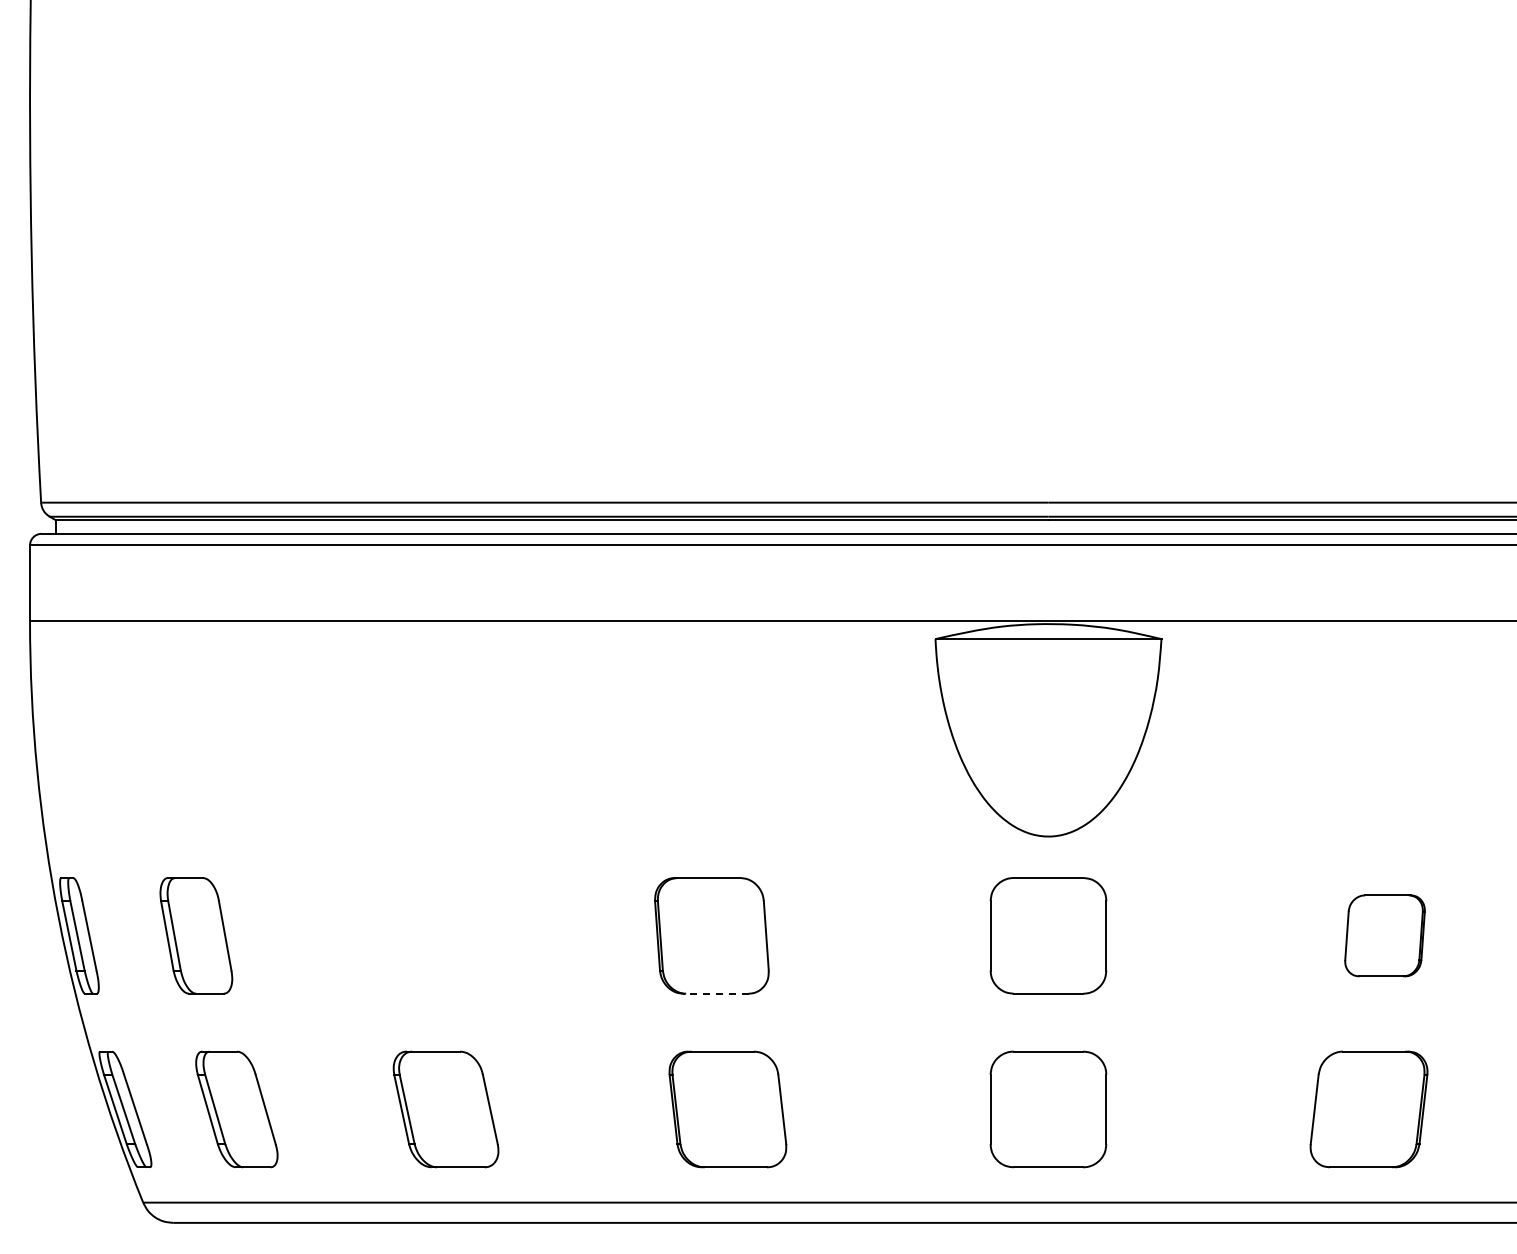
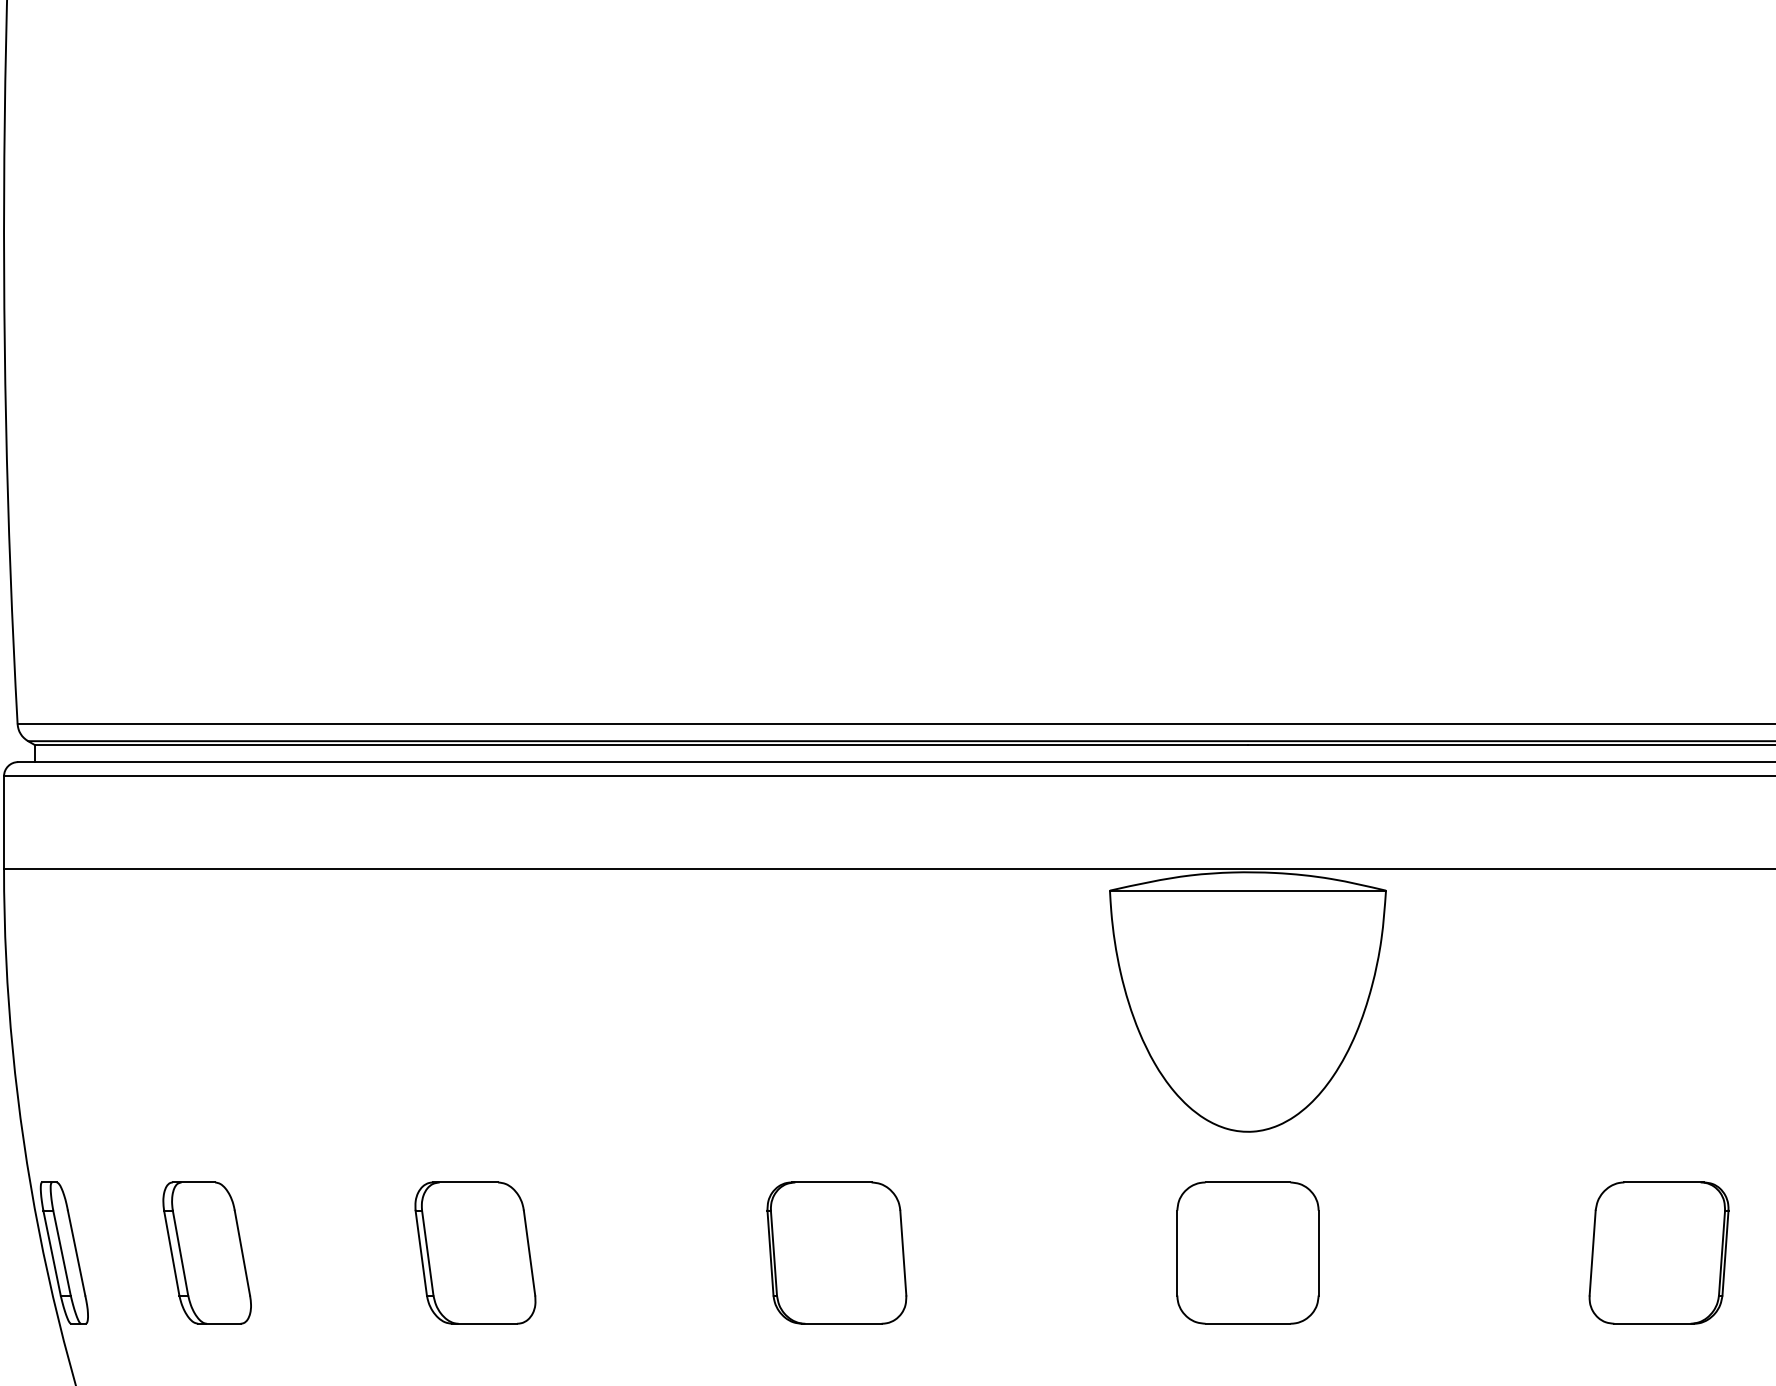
part: (415, 935) -> (474, 1252), added
part: (1384, 935) -> (1658, 1252), size x1.43
line: (715, 993) -> (841, 1323), dashed -> solid

